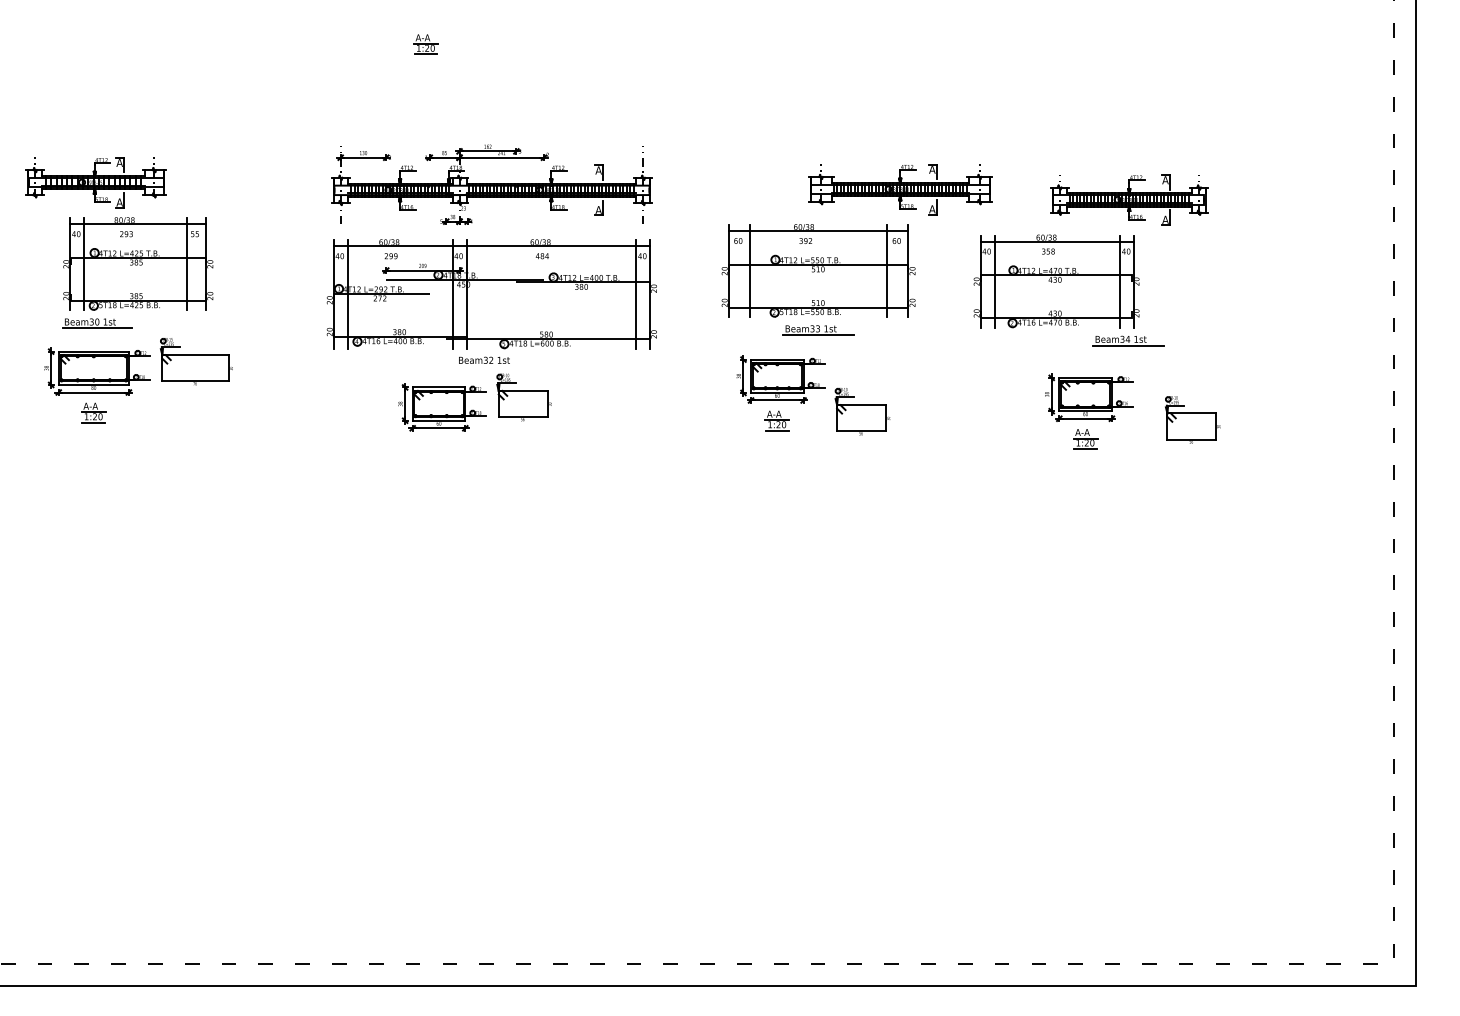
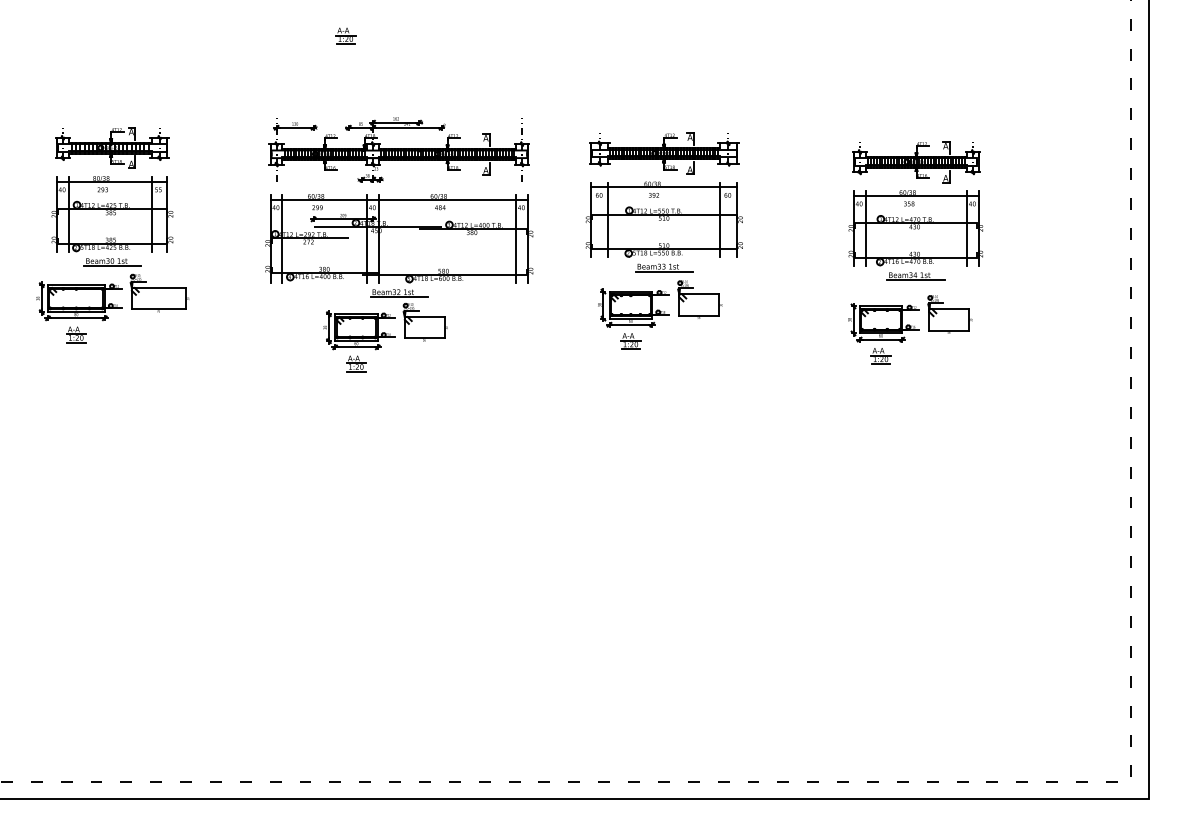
part: (95, 182) -> (111, 147), moved
part: (900, 189) -> (664, 153), moved
part: (1056, 281) -> (915, 228), moved
part: (97, 323) -> (112, 262), moved
line: (491, 366) -> (399, 297), added
part: (862, 411) -> (699, 299), moved
part: (1192, 419) -> (949, 314), moved
part: (438, 448) -> (356, 363), added

